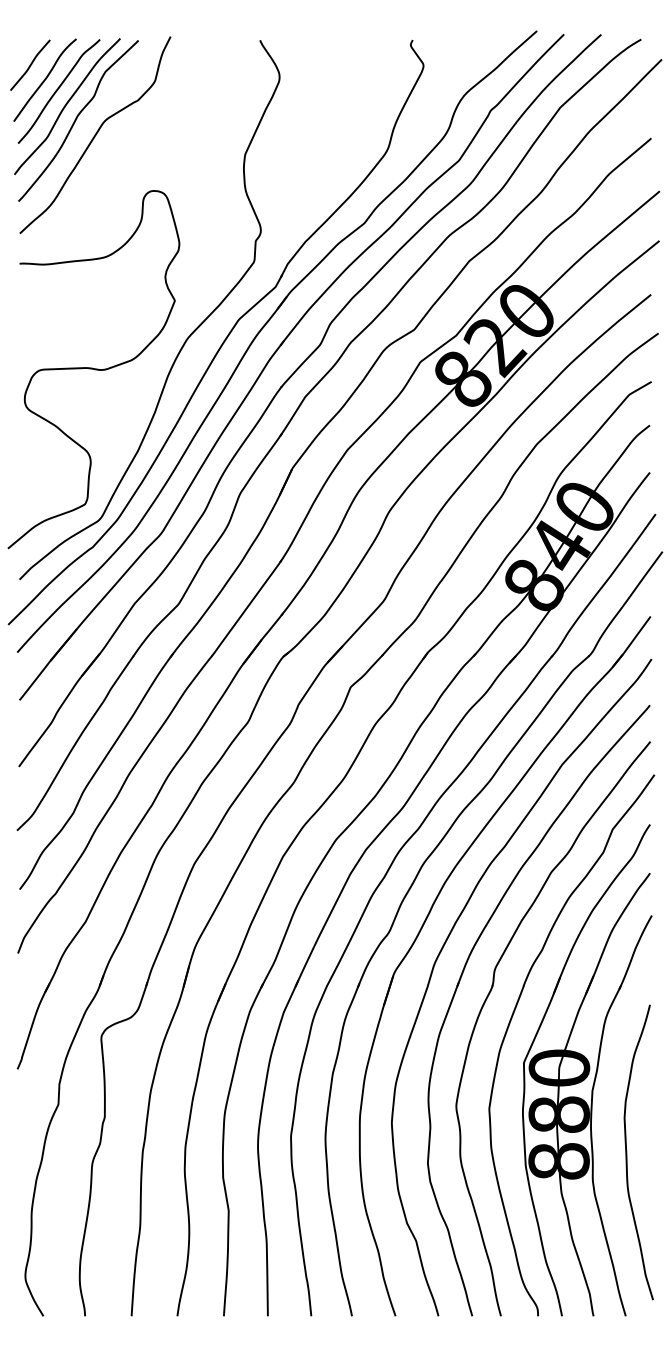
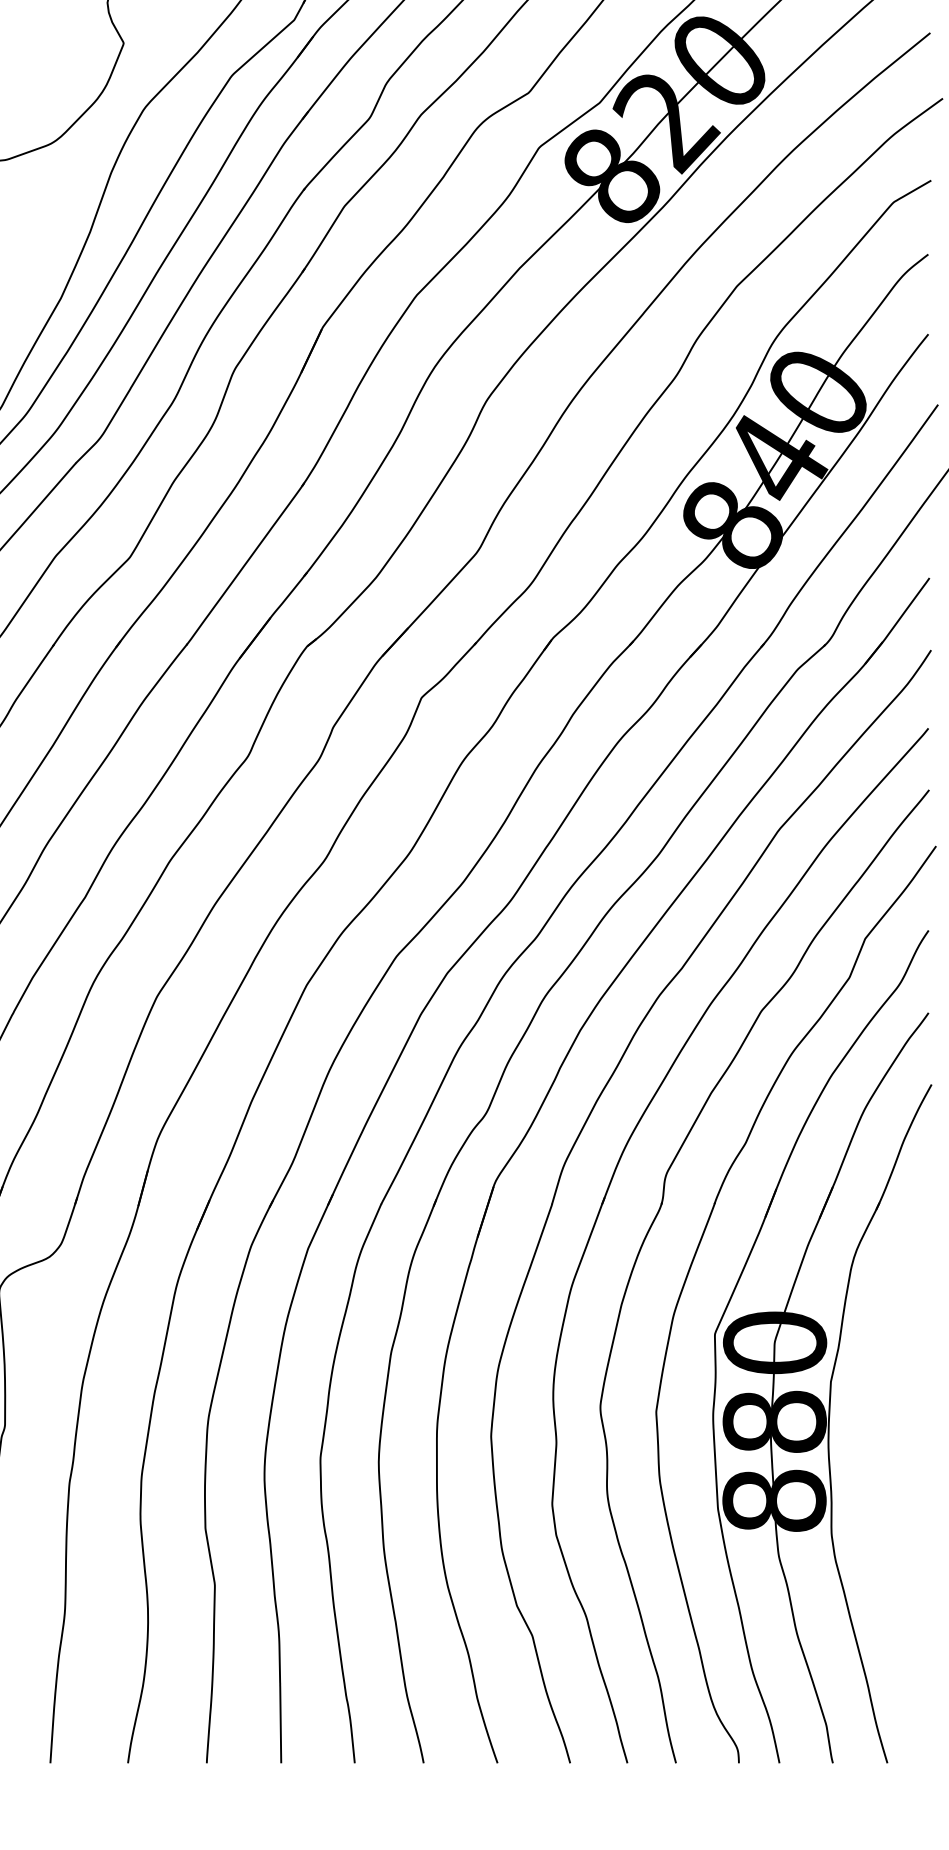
curve: (627, 1152) -> (890, 1485), removed

